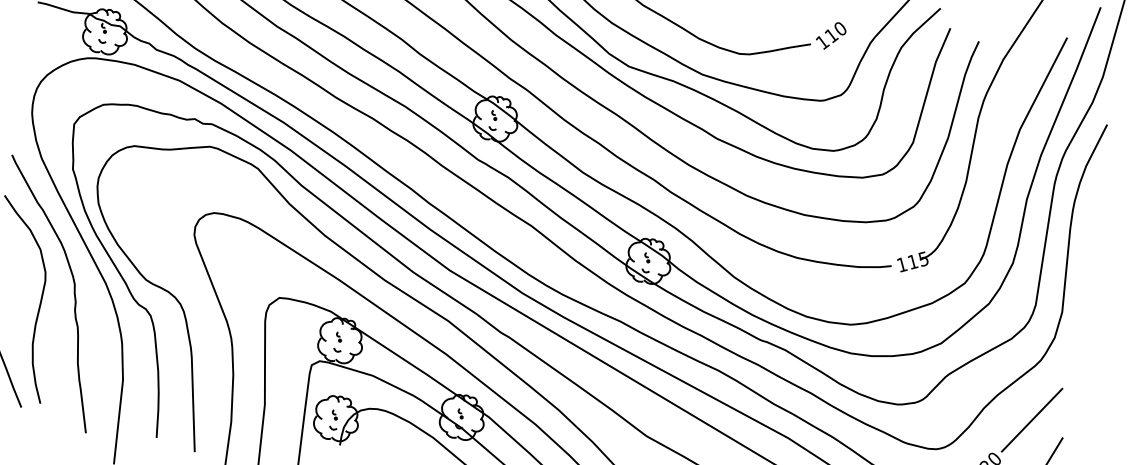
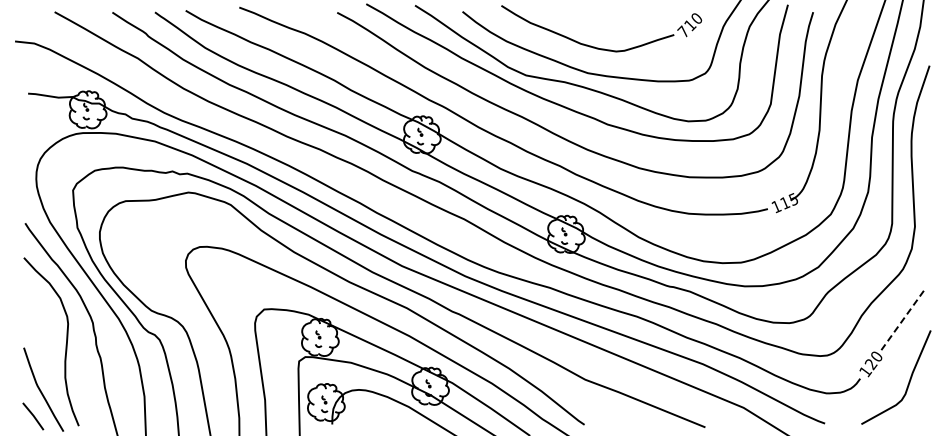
text: (822, 41) -> (683, 31), 110 -> 710
line: (1032, 418) -> (903, 318), solid -> dashed

